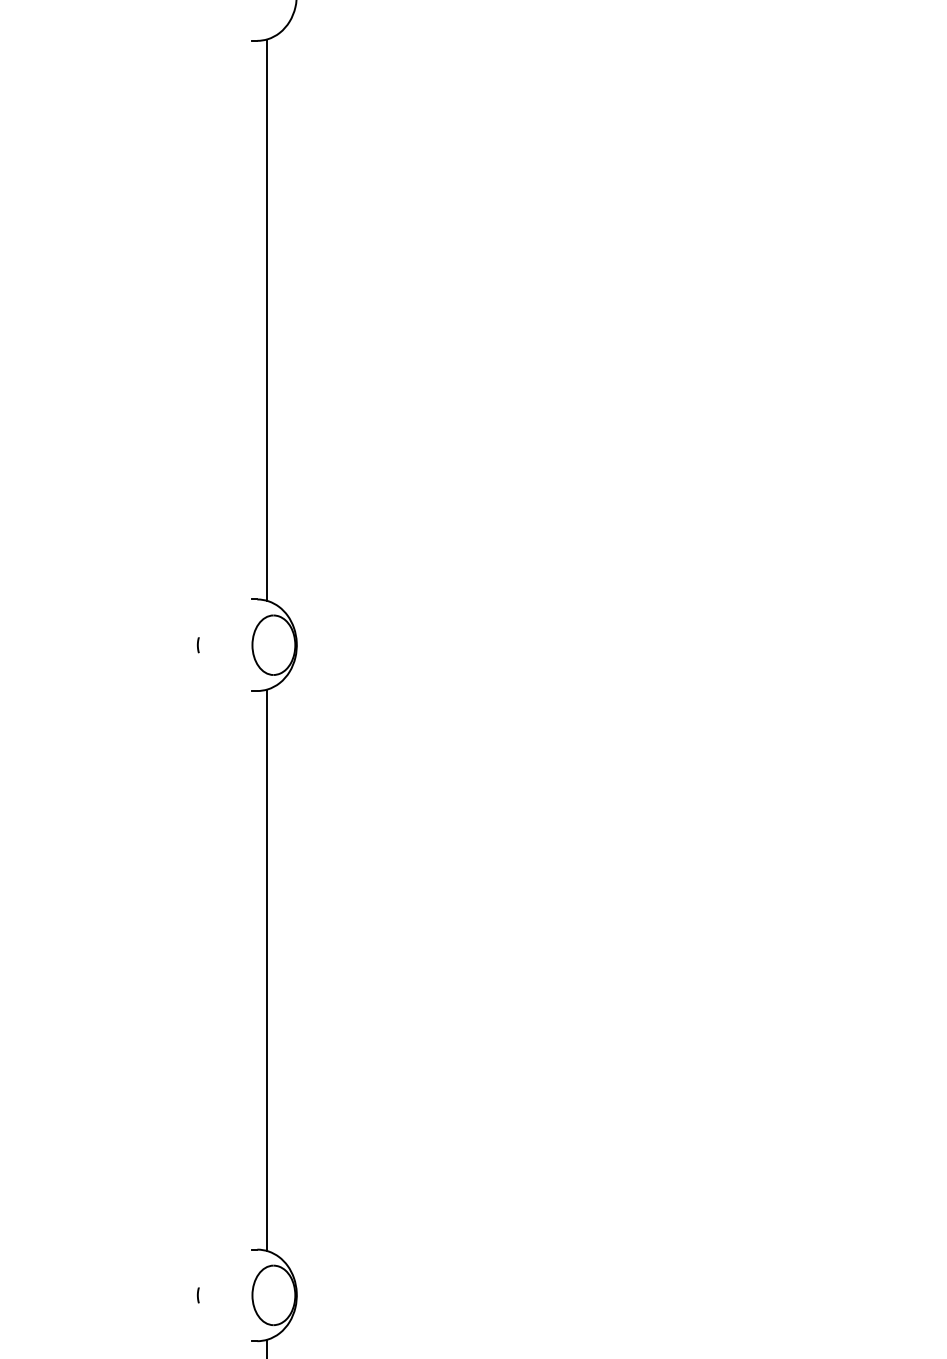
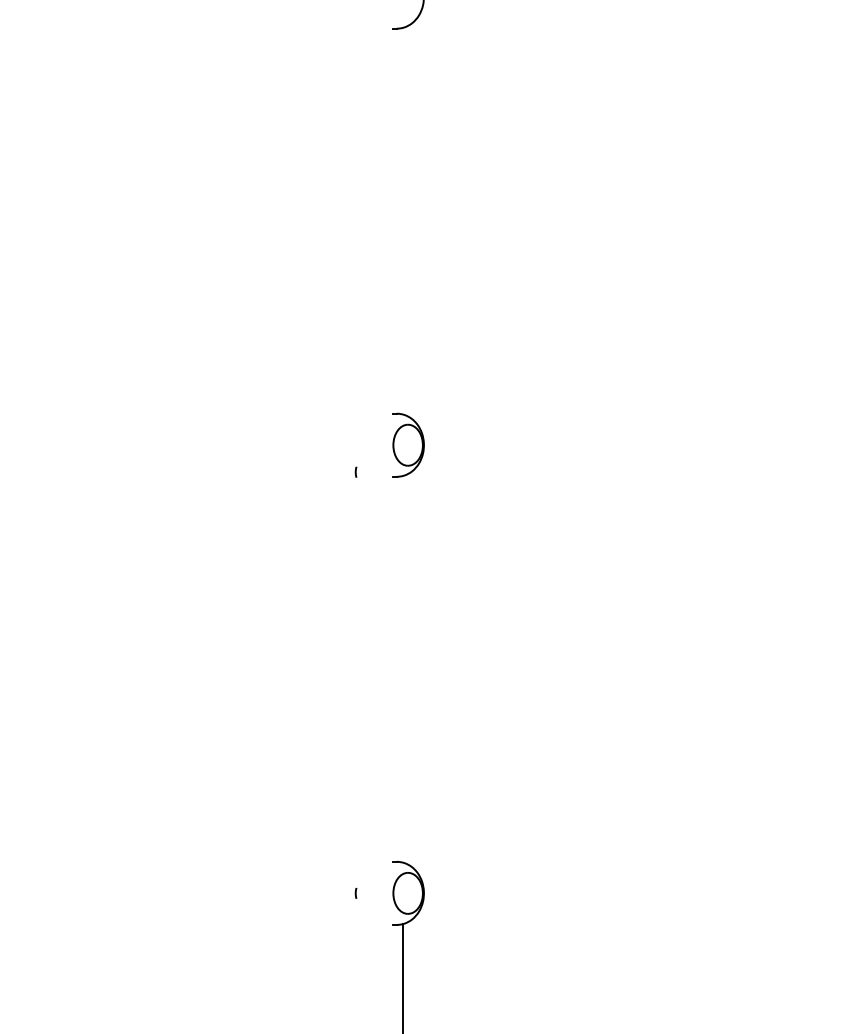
line: (267, 319) -> (403, 220), removed
curve: (197, 644) -> (355, 471), moved
line: (267, 969) -> (403, 668), removed

